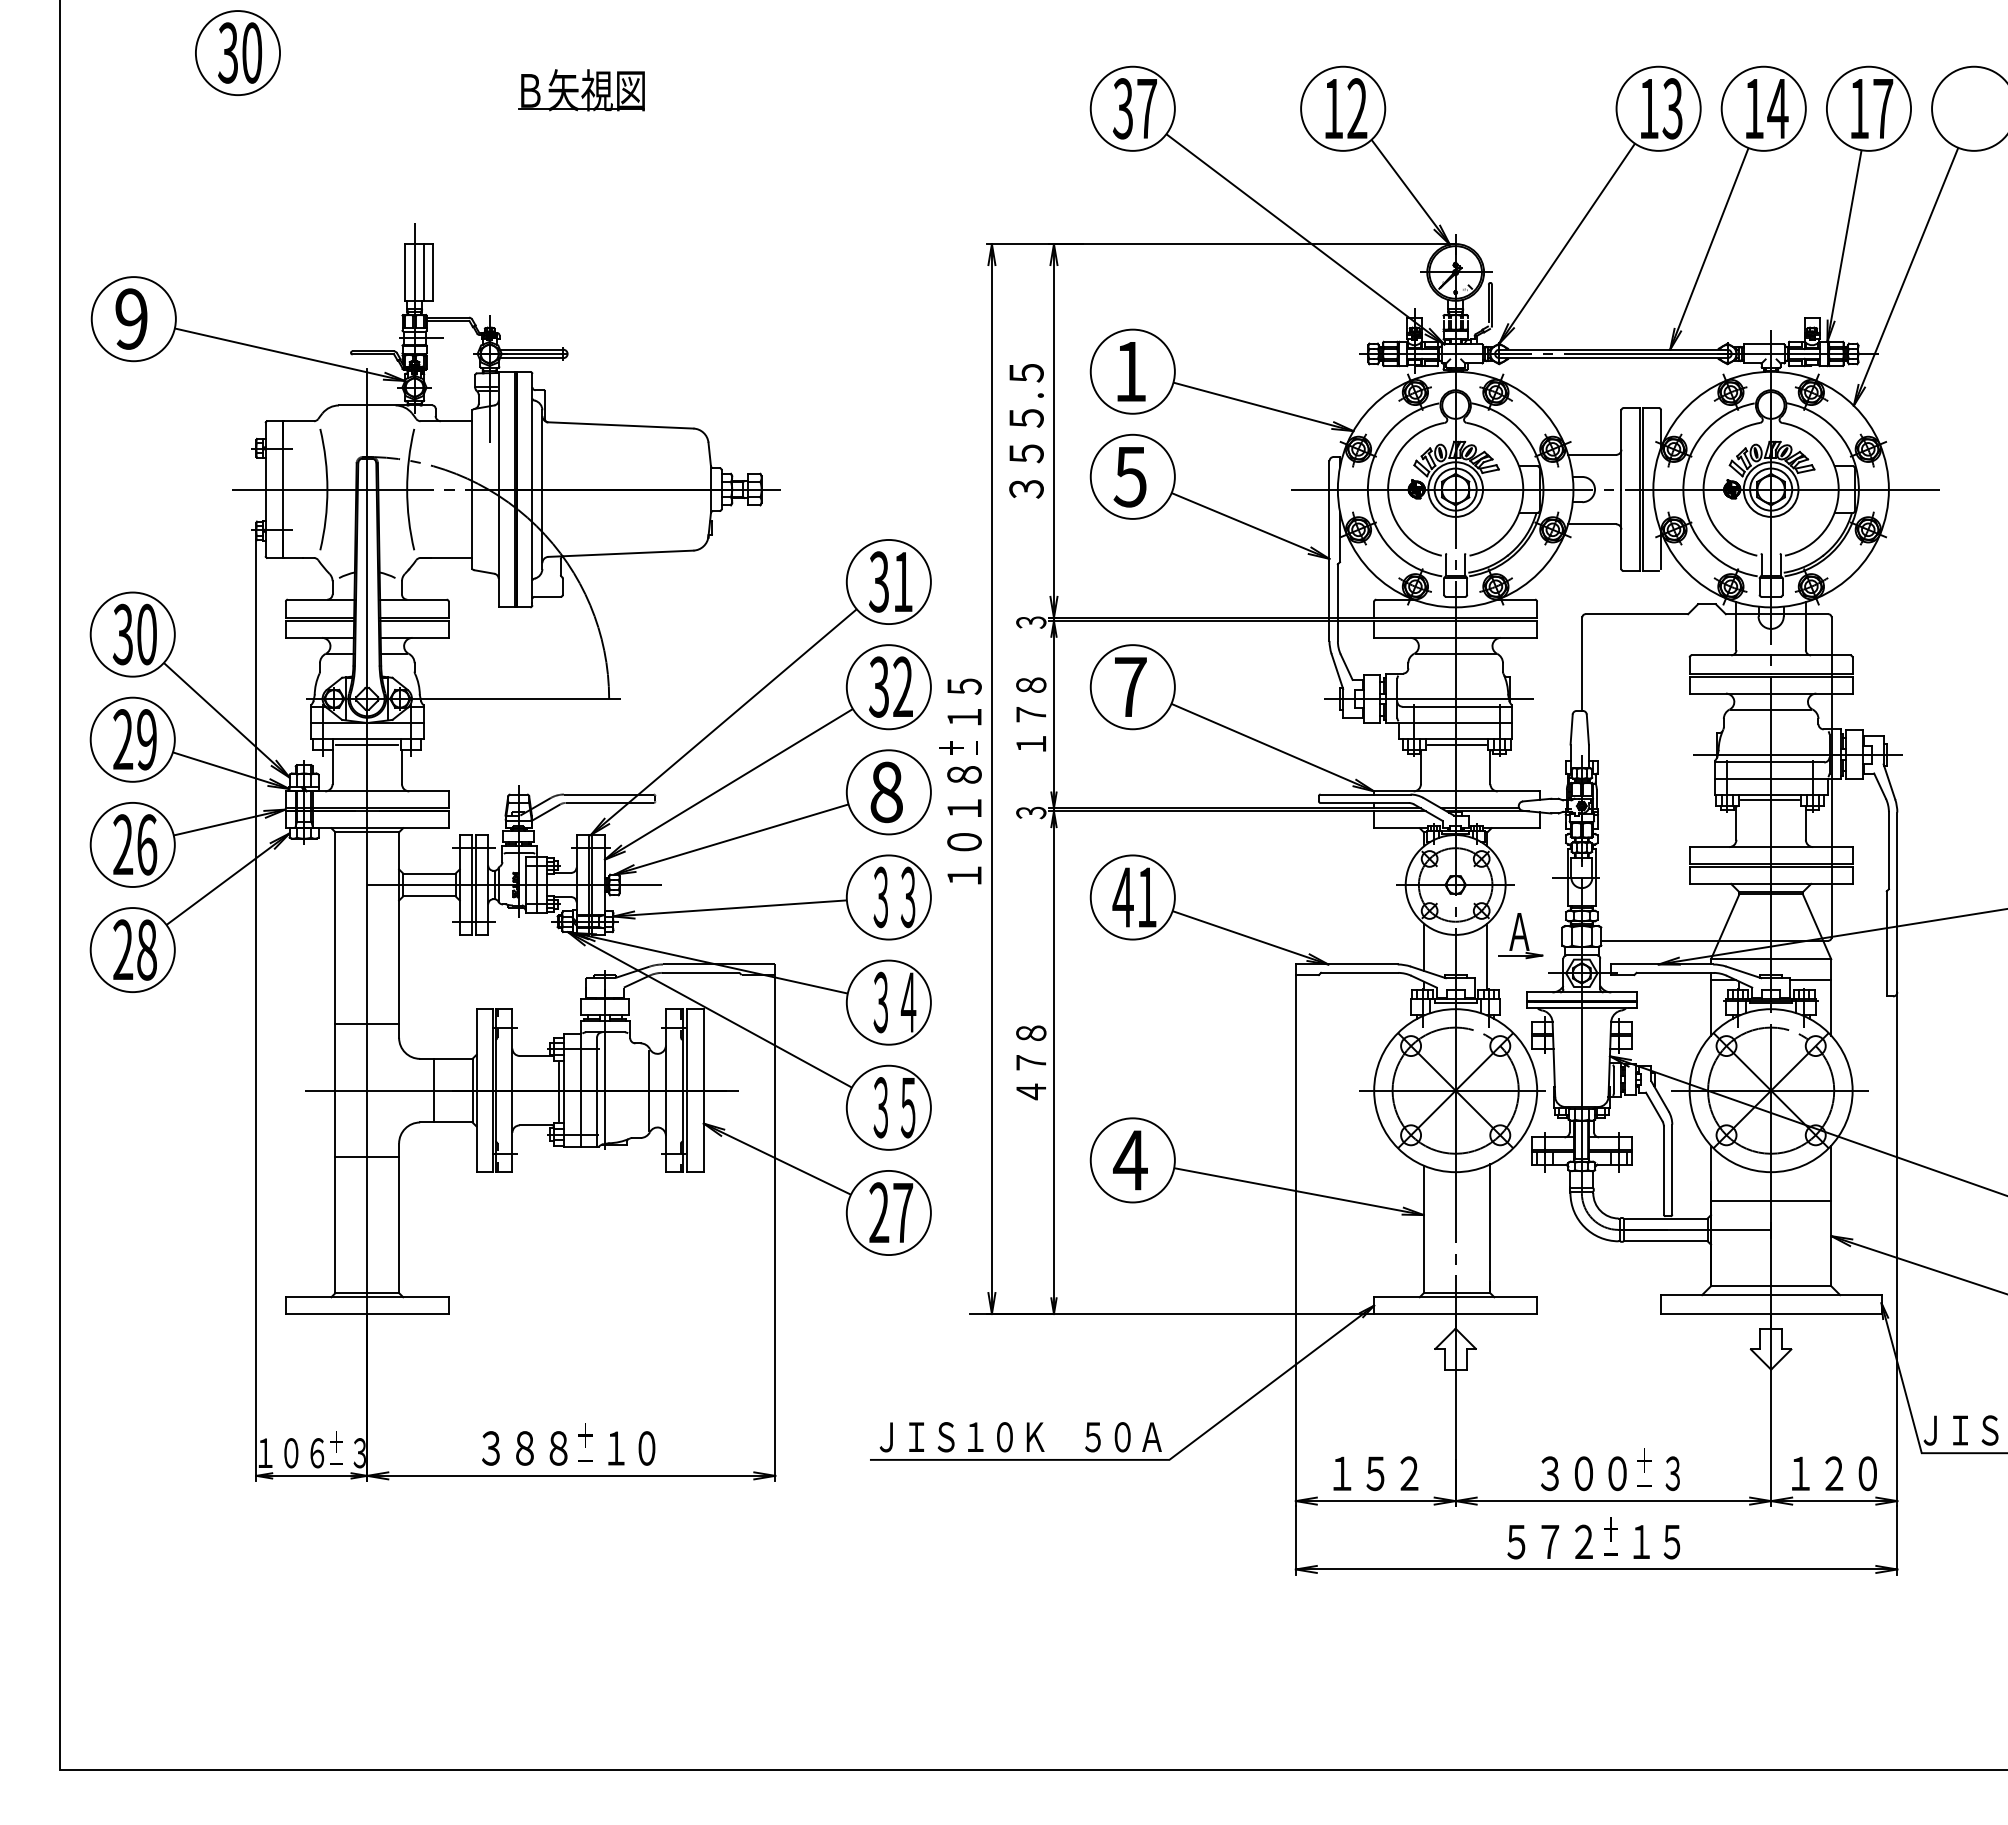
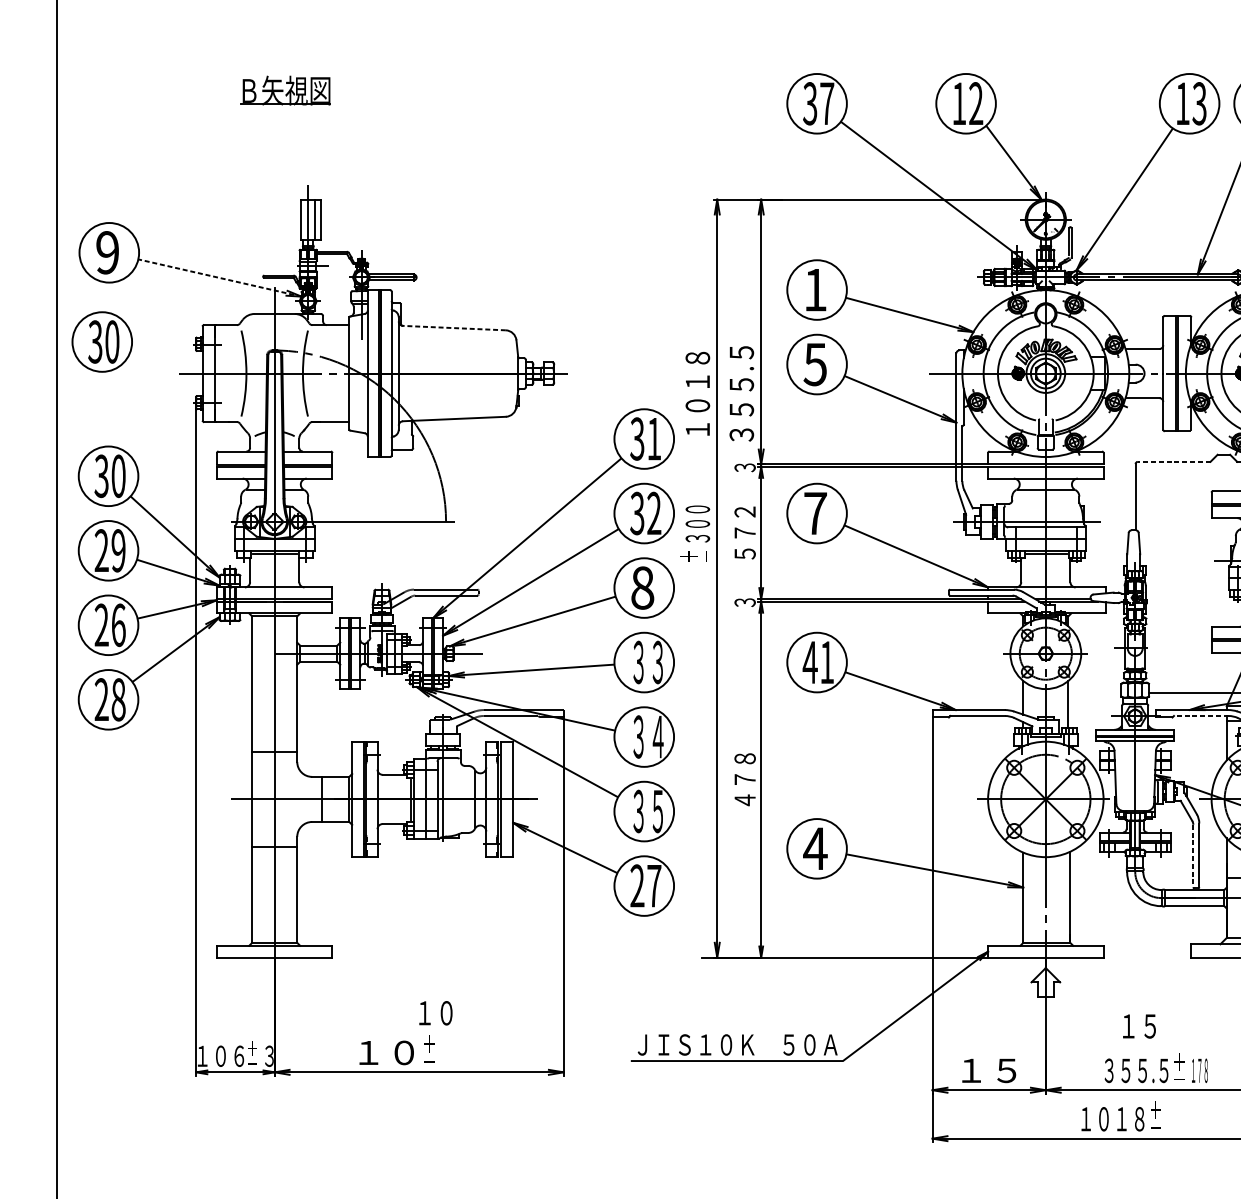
part: (237, 52) -> (101, 341), moved
part: (581, 90) -> (285, 90), moved
line: (289, 354) -> (219, 277), solid -> dashed
line: (619, 425) -> (453, 328), solid -> dashed
text: (1026, 431) -> (741, 394), moved
line: (1636, 614) -> (1173, 462), solid -> dashed
text: (964, 701) -> (697, 523), １５ -> ３００
text: (1031, 714) -> (745, 532), １７８ -> ５７２
text: (964, 825) -> (697, 394), moved
part: (1520, 936) -> (1091, 690), removed
line: (1675, 972) -> (1201, 715), solid -> dashed
line: (1663, 1171) -> (1193, 856), solid -> dashed
text: (524, 1448) -> (386, 1052), ３８８ -> １０
text: (631, 1448) -> (435, 1013), moved
text: (1375, 1473) -> (989, 1070), １５２ -> １５
text: (1583, 1473) -> (1136, 1070), ３００ -> ３５５.５
text: (1673, 1473) -> (1200, 1070), ３ -> １７８
text: (1550, 1541) -> (1113, 1118), ５７２ -> １０１８
text: (1656, 1542) -> (1139, 1026), moved

